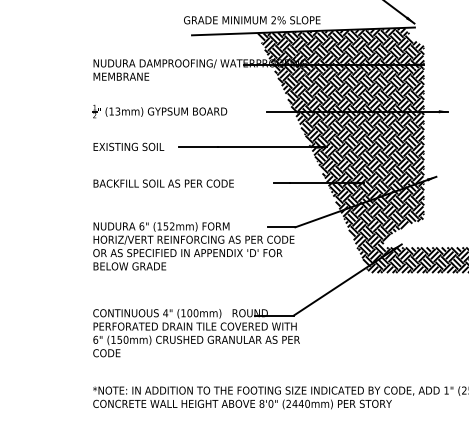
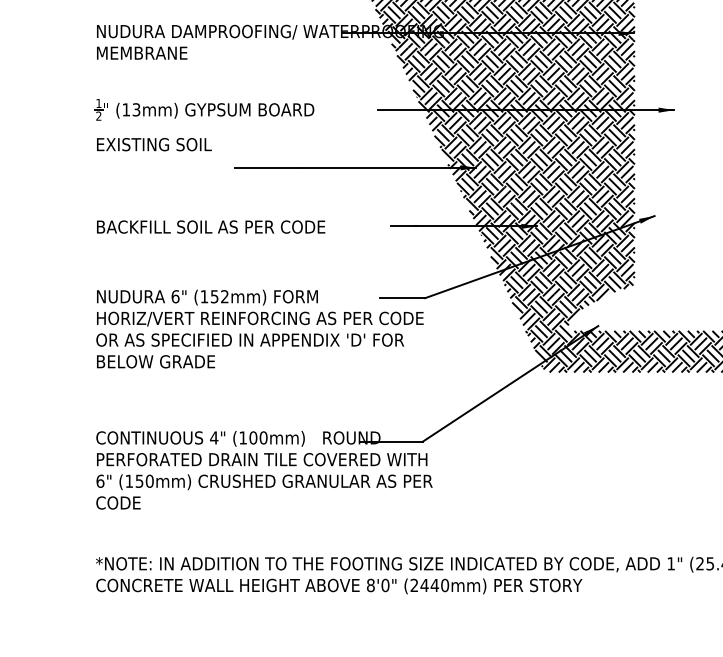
text: (128, 146) -> (153, 143), moved

